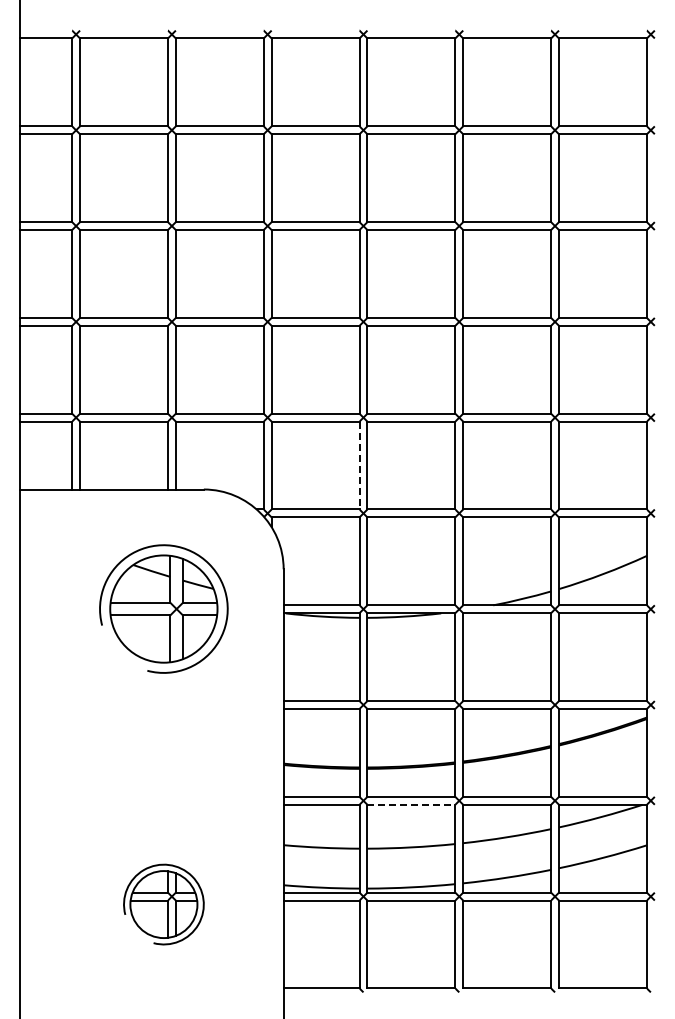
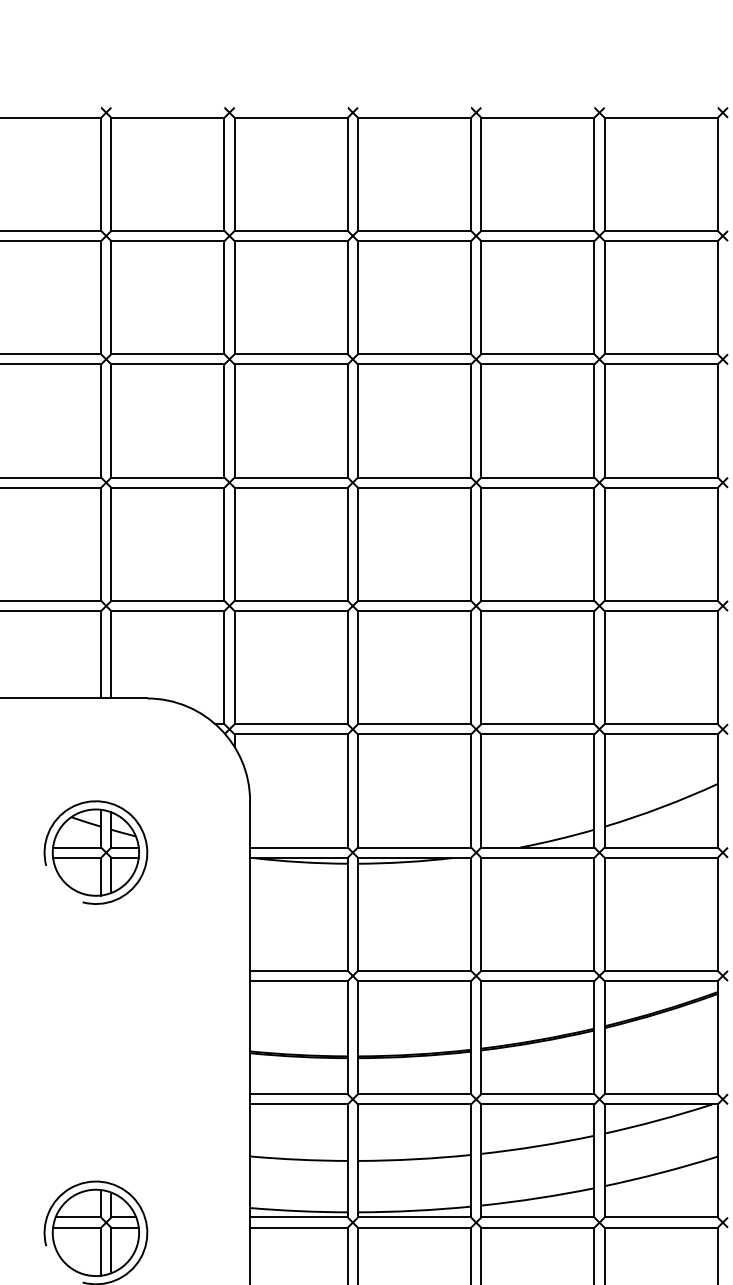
line: (359, 465) -> (347, 667), dashed -> solid
part: (163, 609) -> (95, 852), size x0.62
line: (411, 804) -> (414, 1104), dashed -> solid

